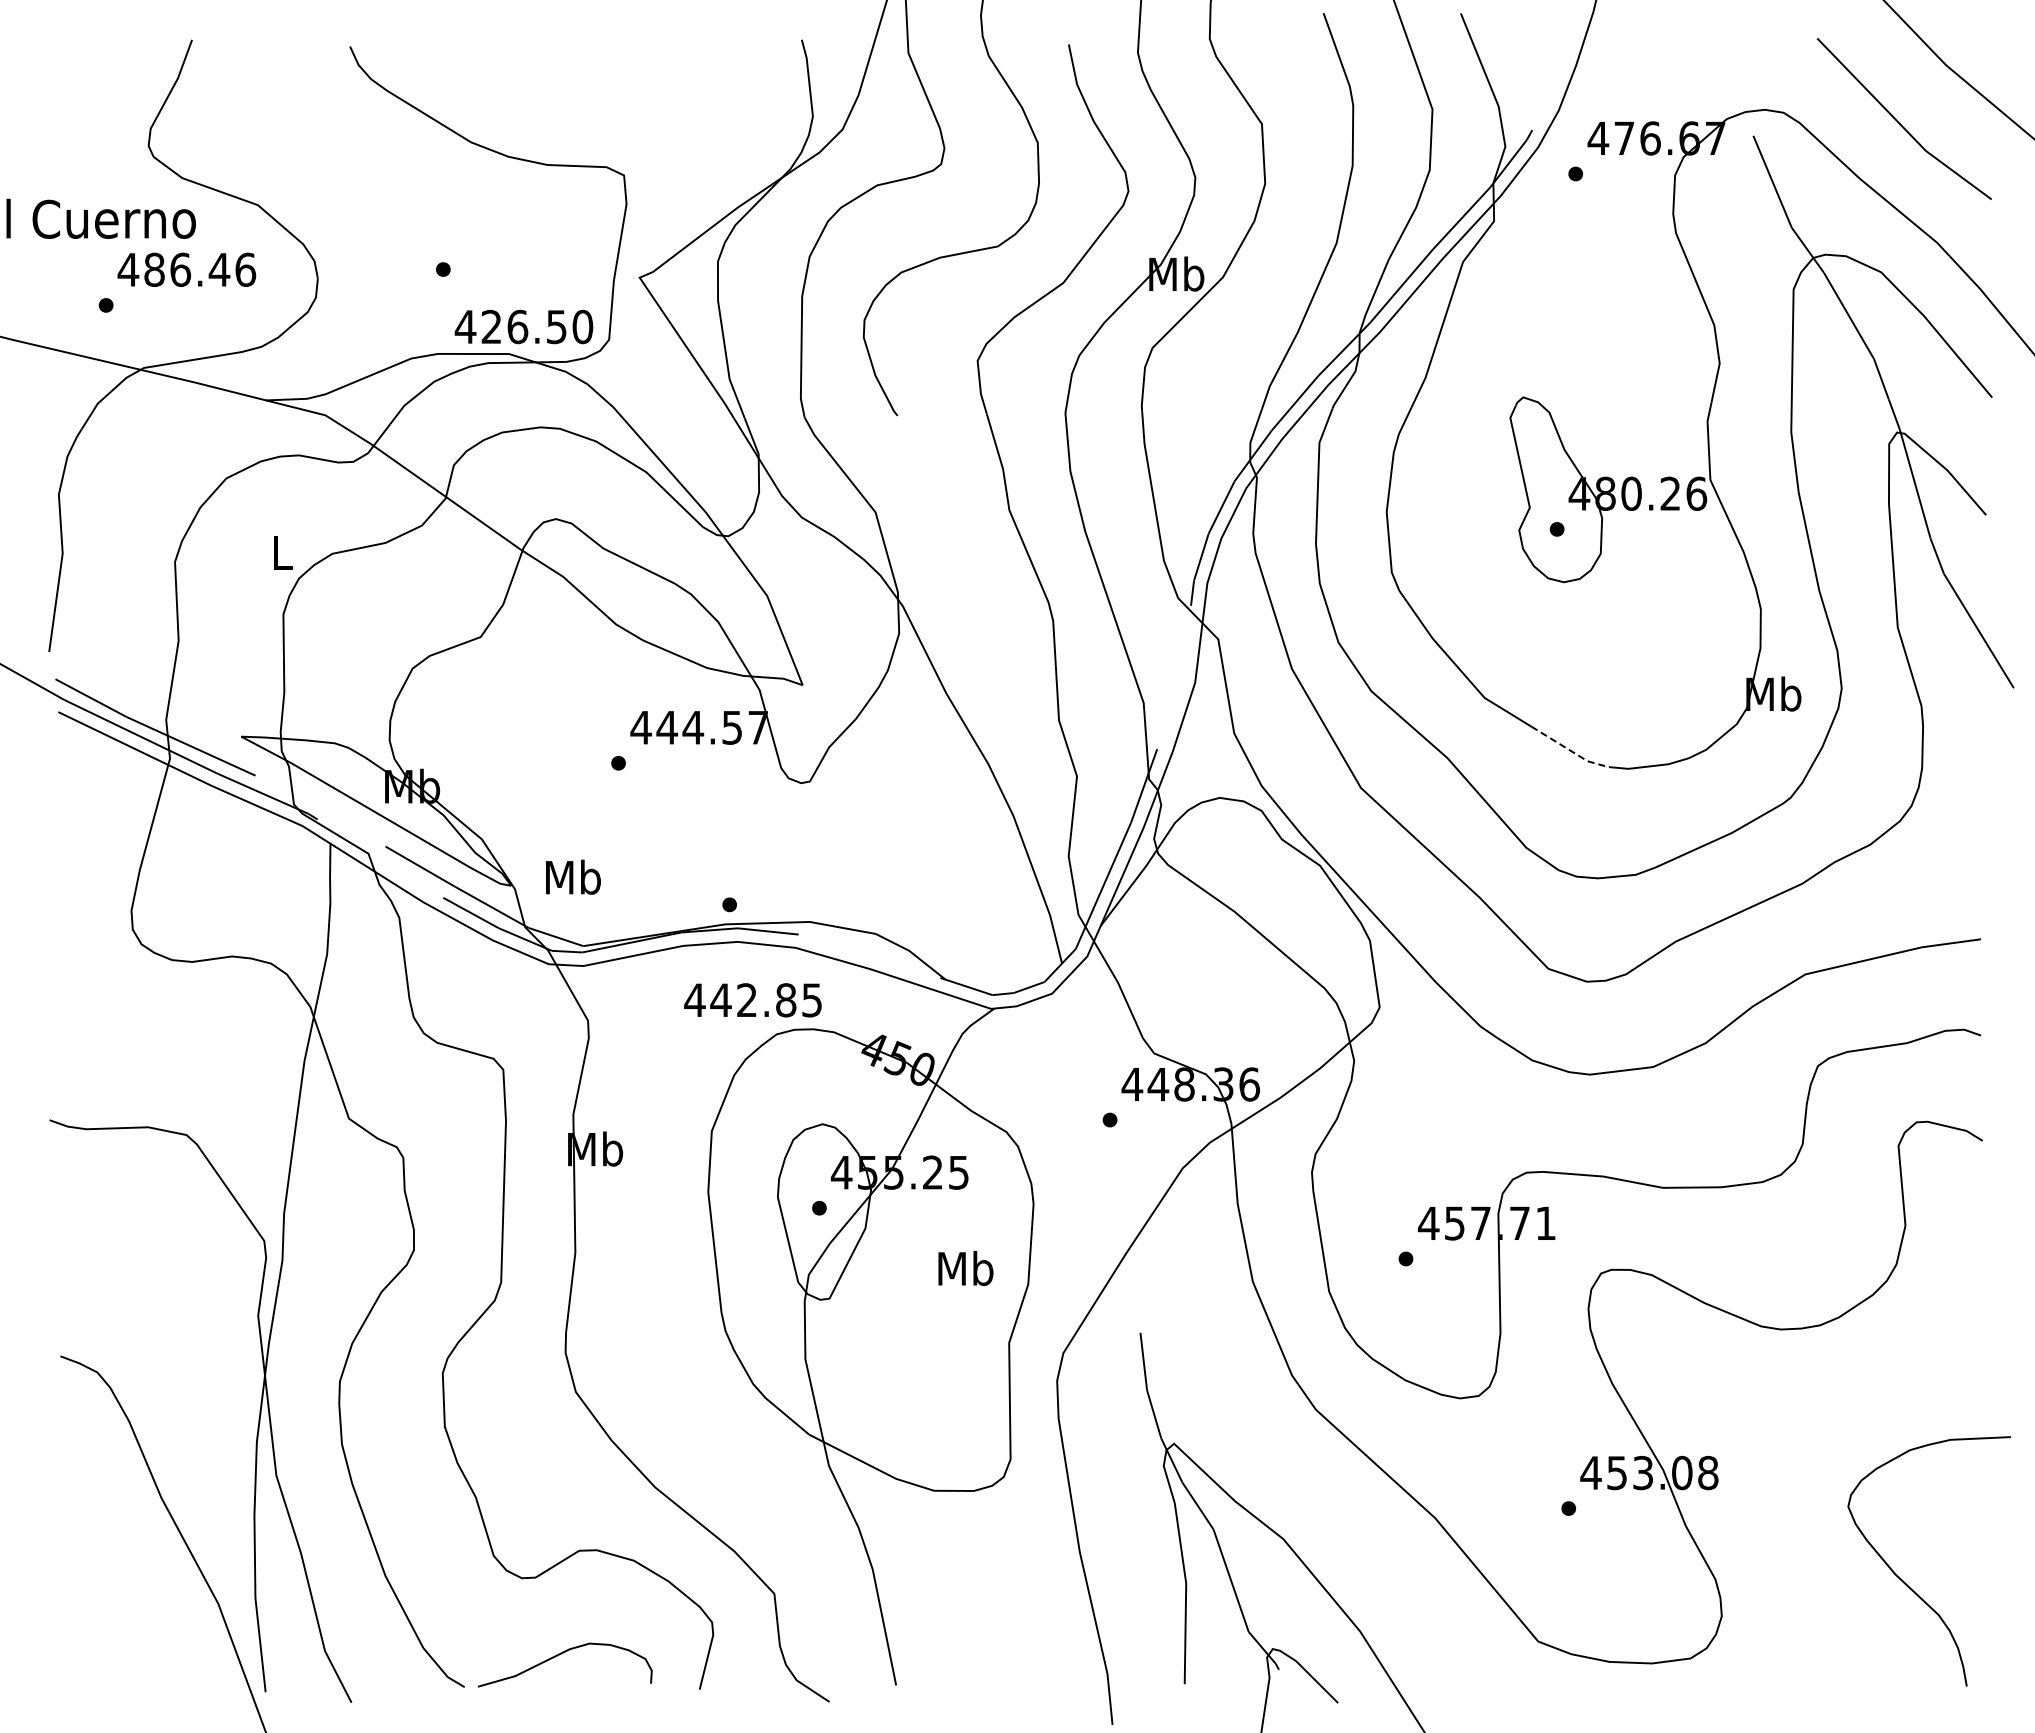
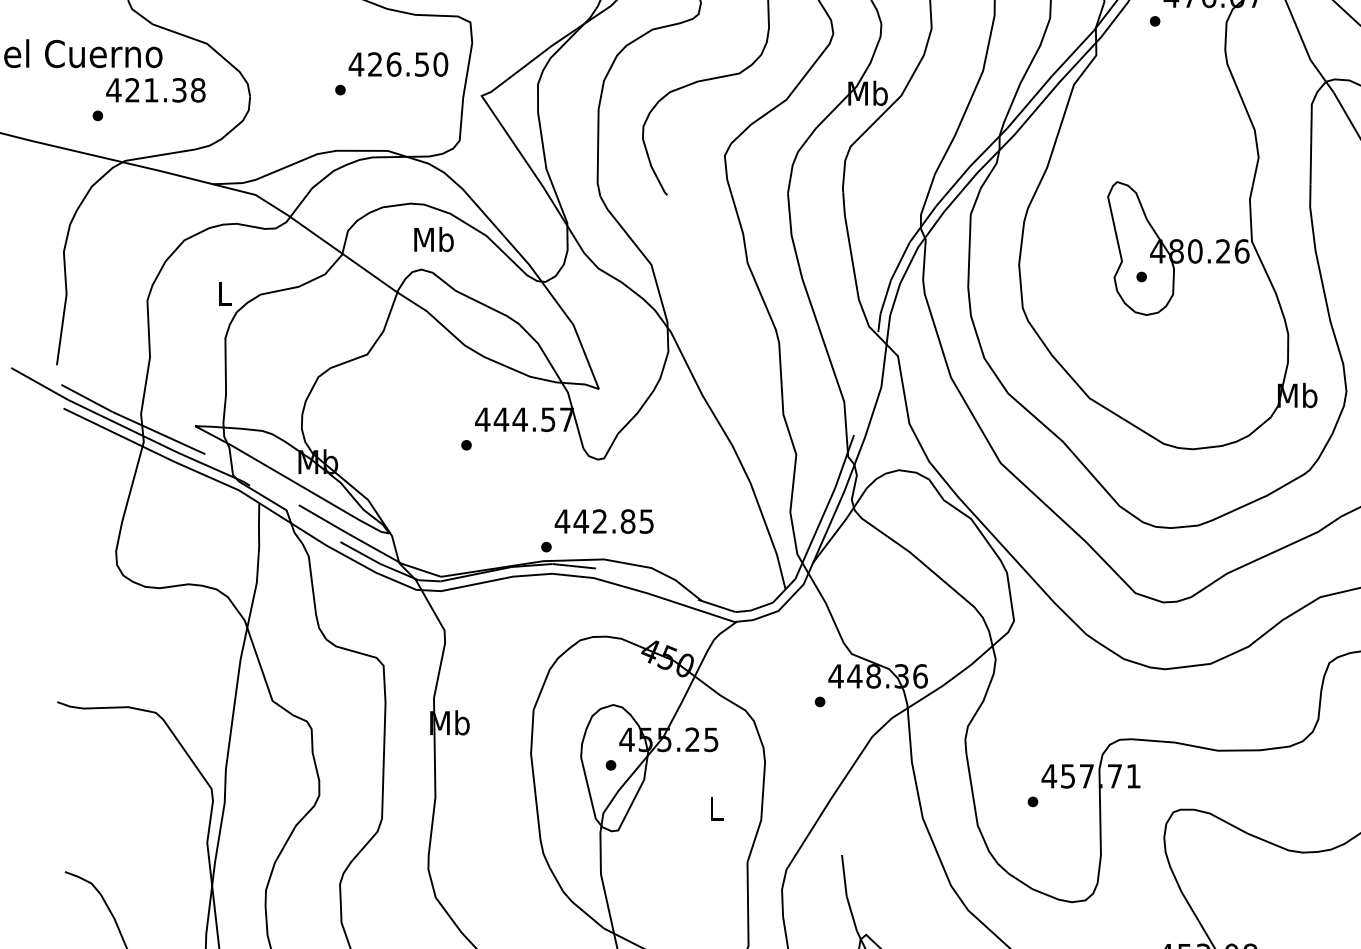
text: (200, 269) -> (165, 90), 486.46 -> 421.38
text: (523, 326) -> (398, 64), moved
line: (1572, 751) -> (1152, 436), dashed -> solid
text: (573, 876) -> (434, 238), moved
text: (752, 1000) -> (603, 521), moved
text: (965, 1268) -> (716, 808), Mb -> L

